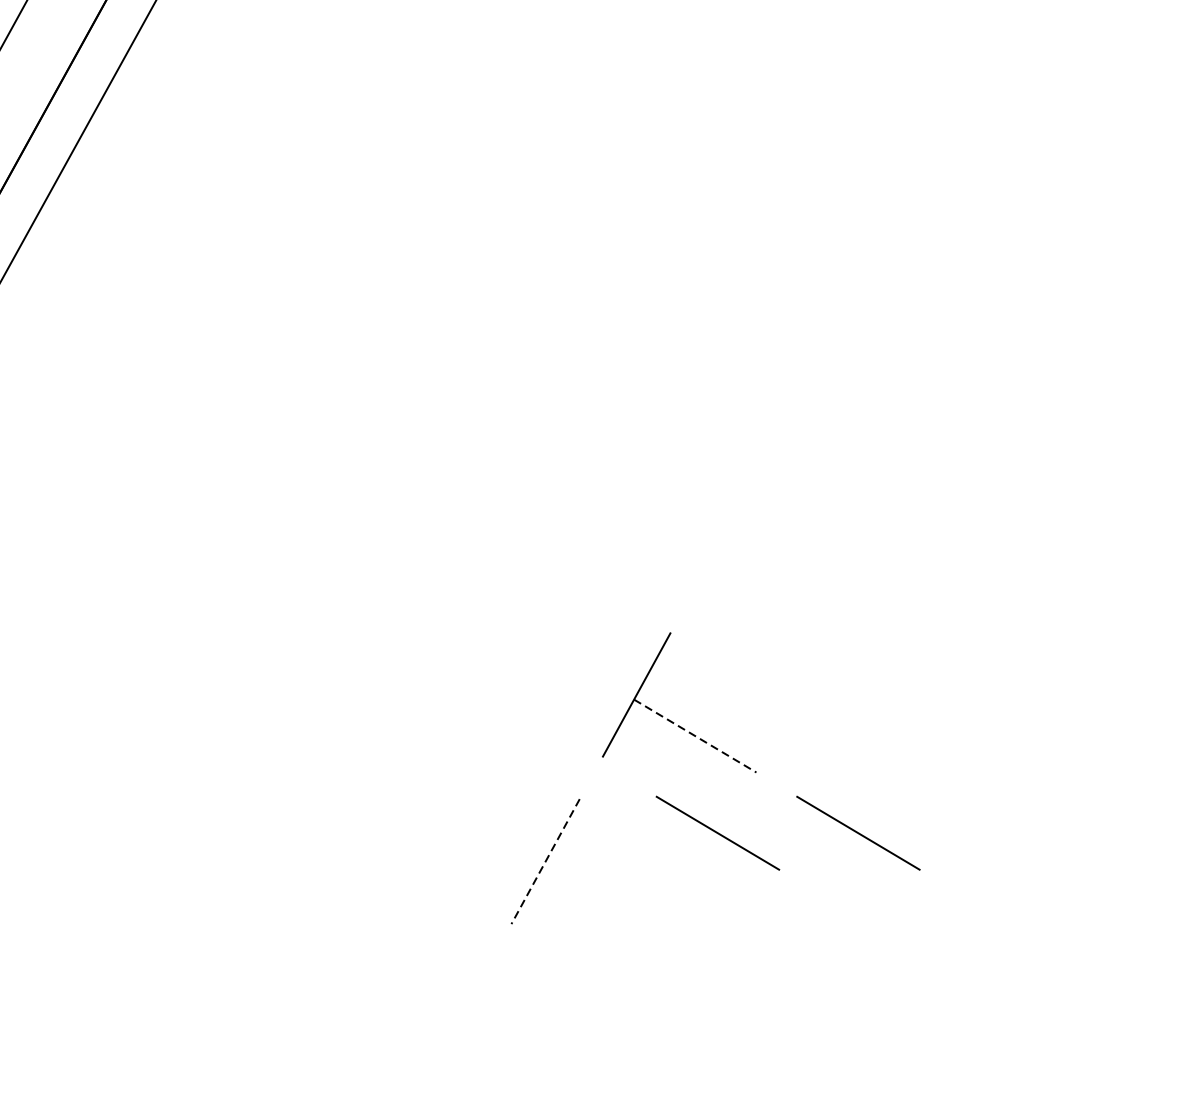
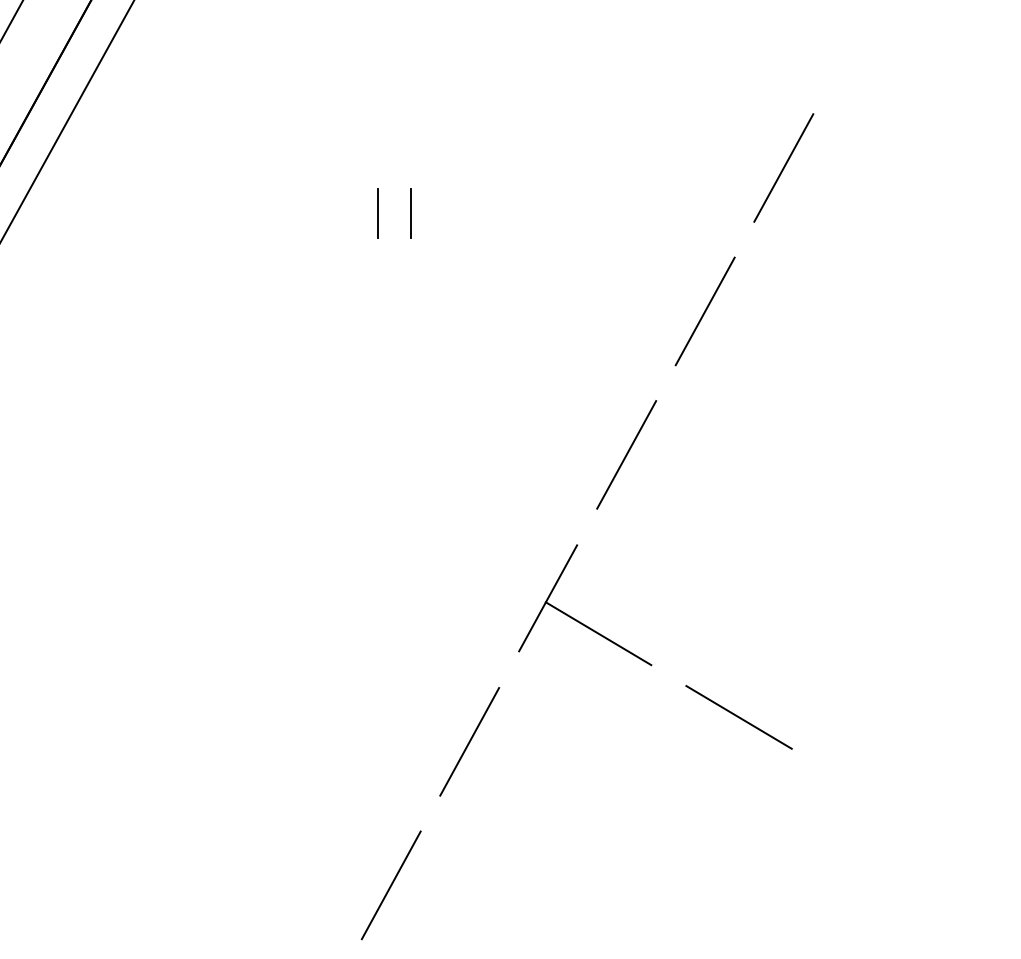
line: (910, 194) -> (783, 167), added
line: (438, 248) -> (377, 213), added
line: (476, 248) -> (410, 213), added
line: (818, 361) -> (704, 311), added
line: (727, 527) -> (626, 454), added
line: (696, 735) -> (599, 633), dashed -> solid
line: (717, 833) -> (617, 717), removed
line: (545, 862) -> (469, 742), dashed -> solid
line: (453, 1028) -> (390, 885), added

